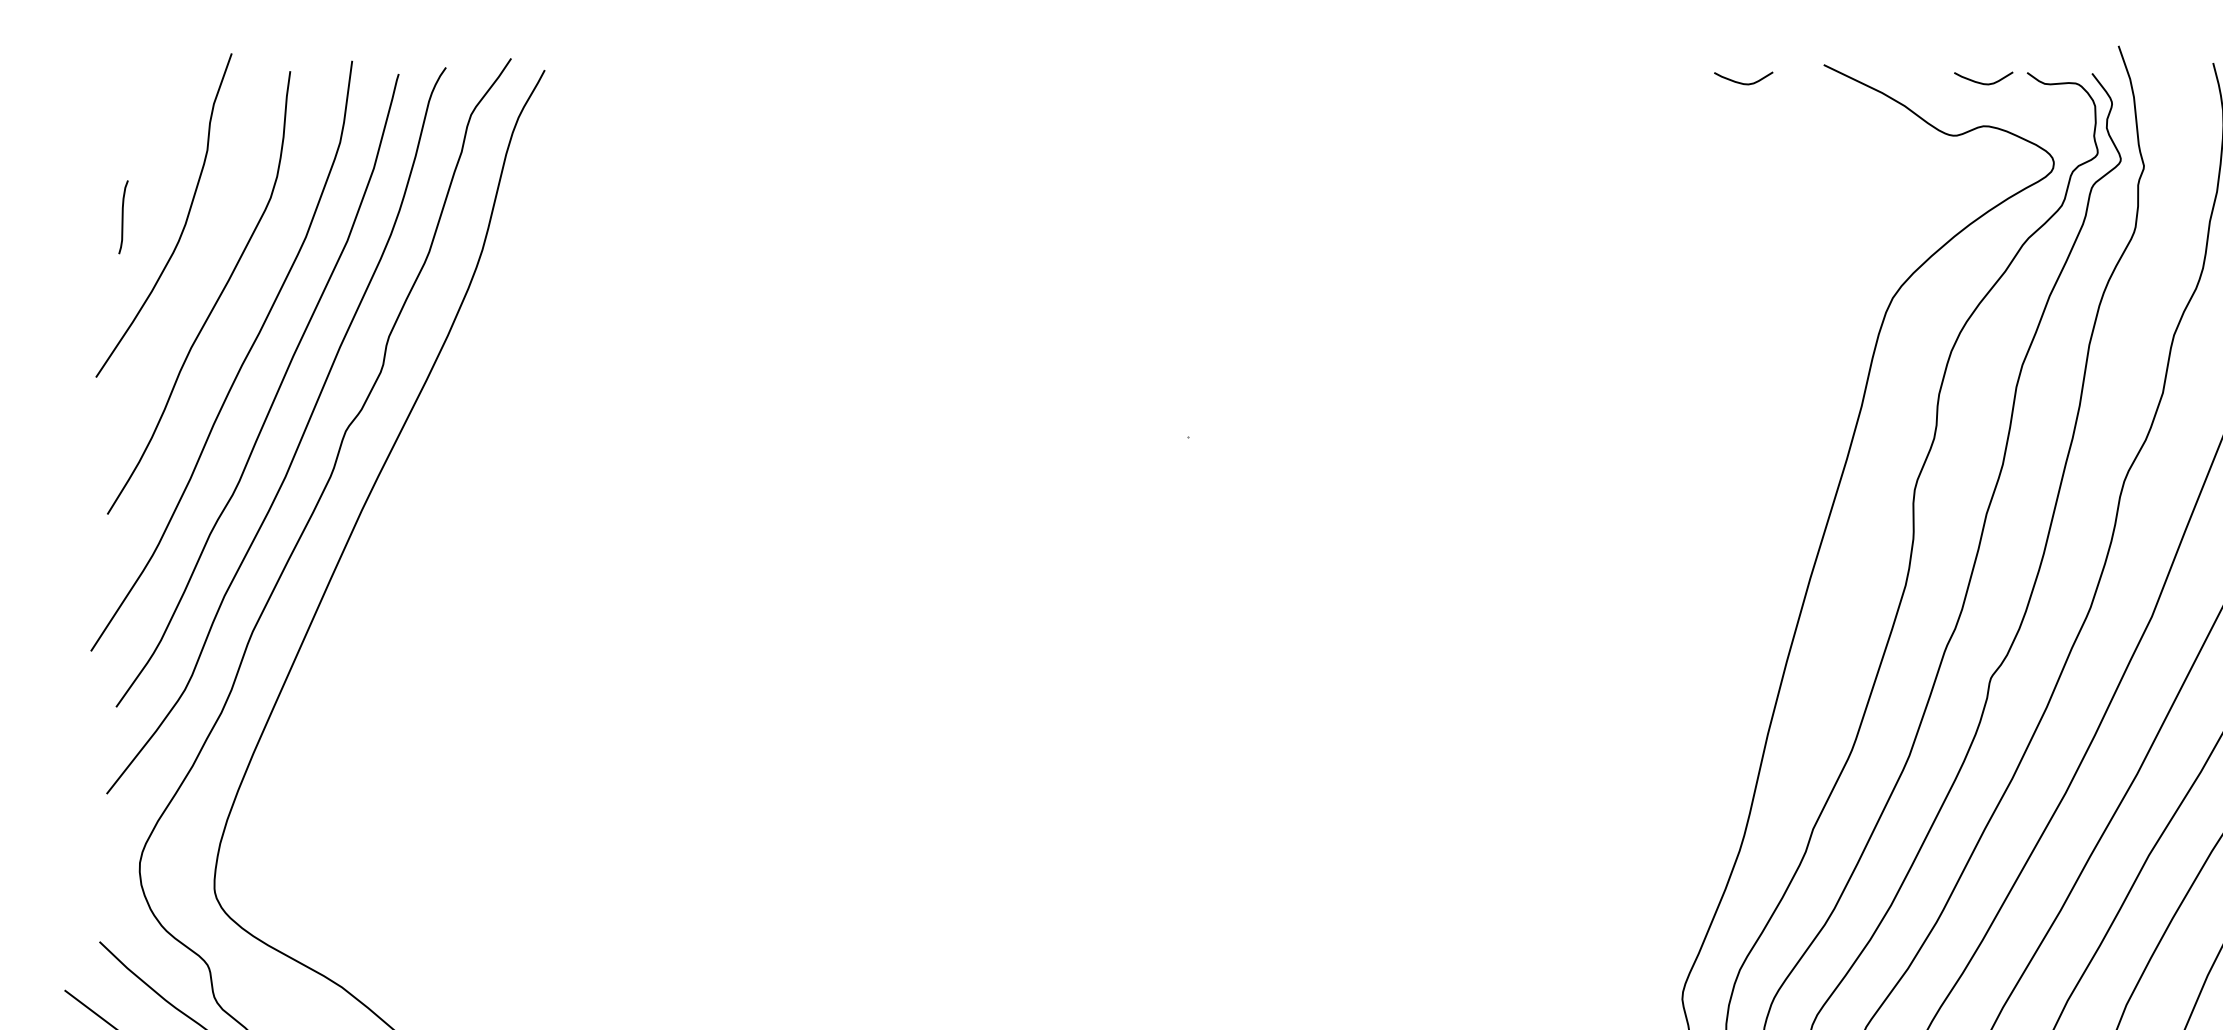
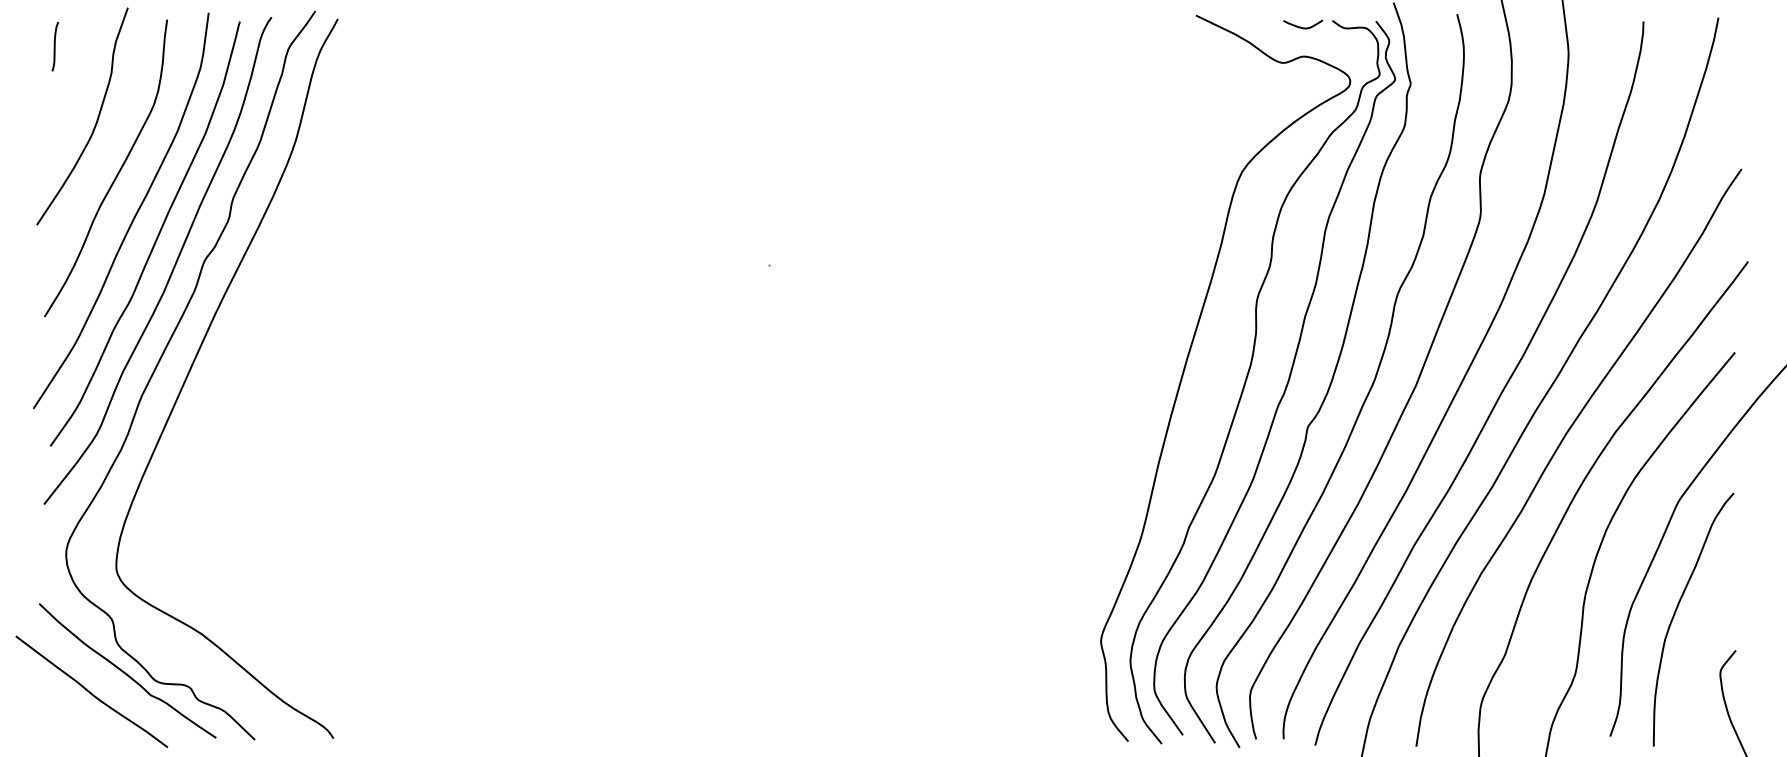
curve: (1744, 82) -> (1142, 27), removed
curve: (122, 217) -> (54, 46), moved

